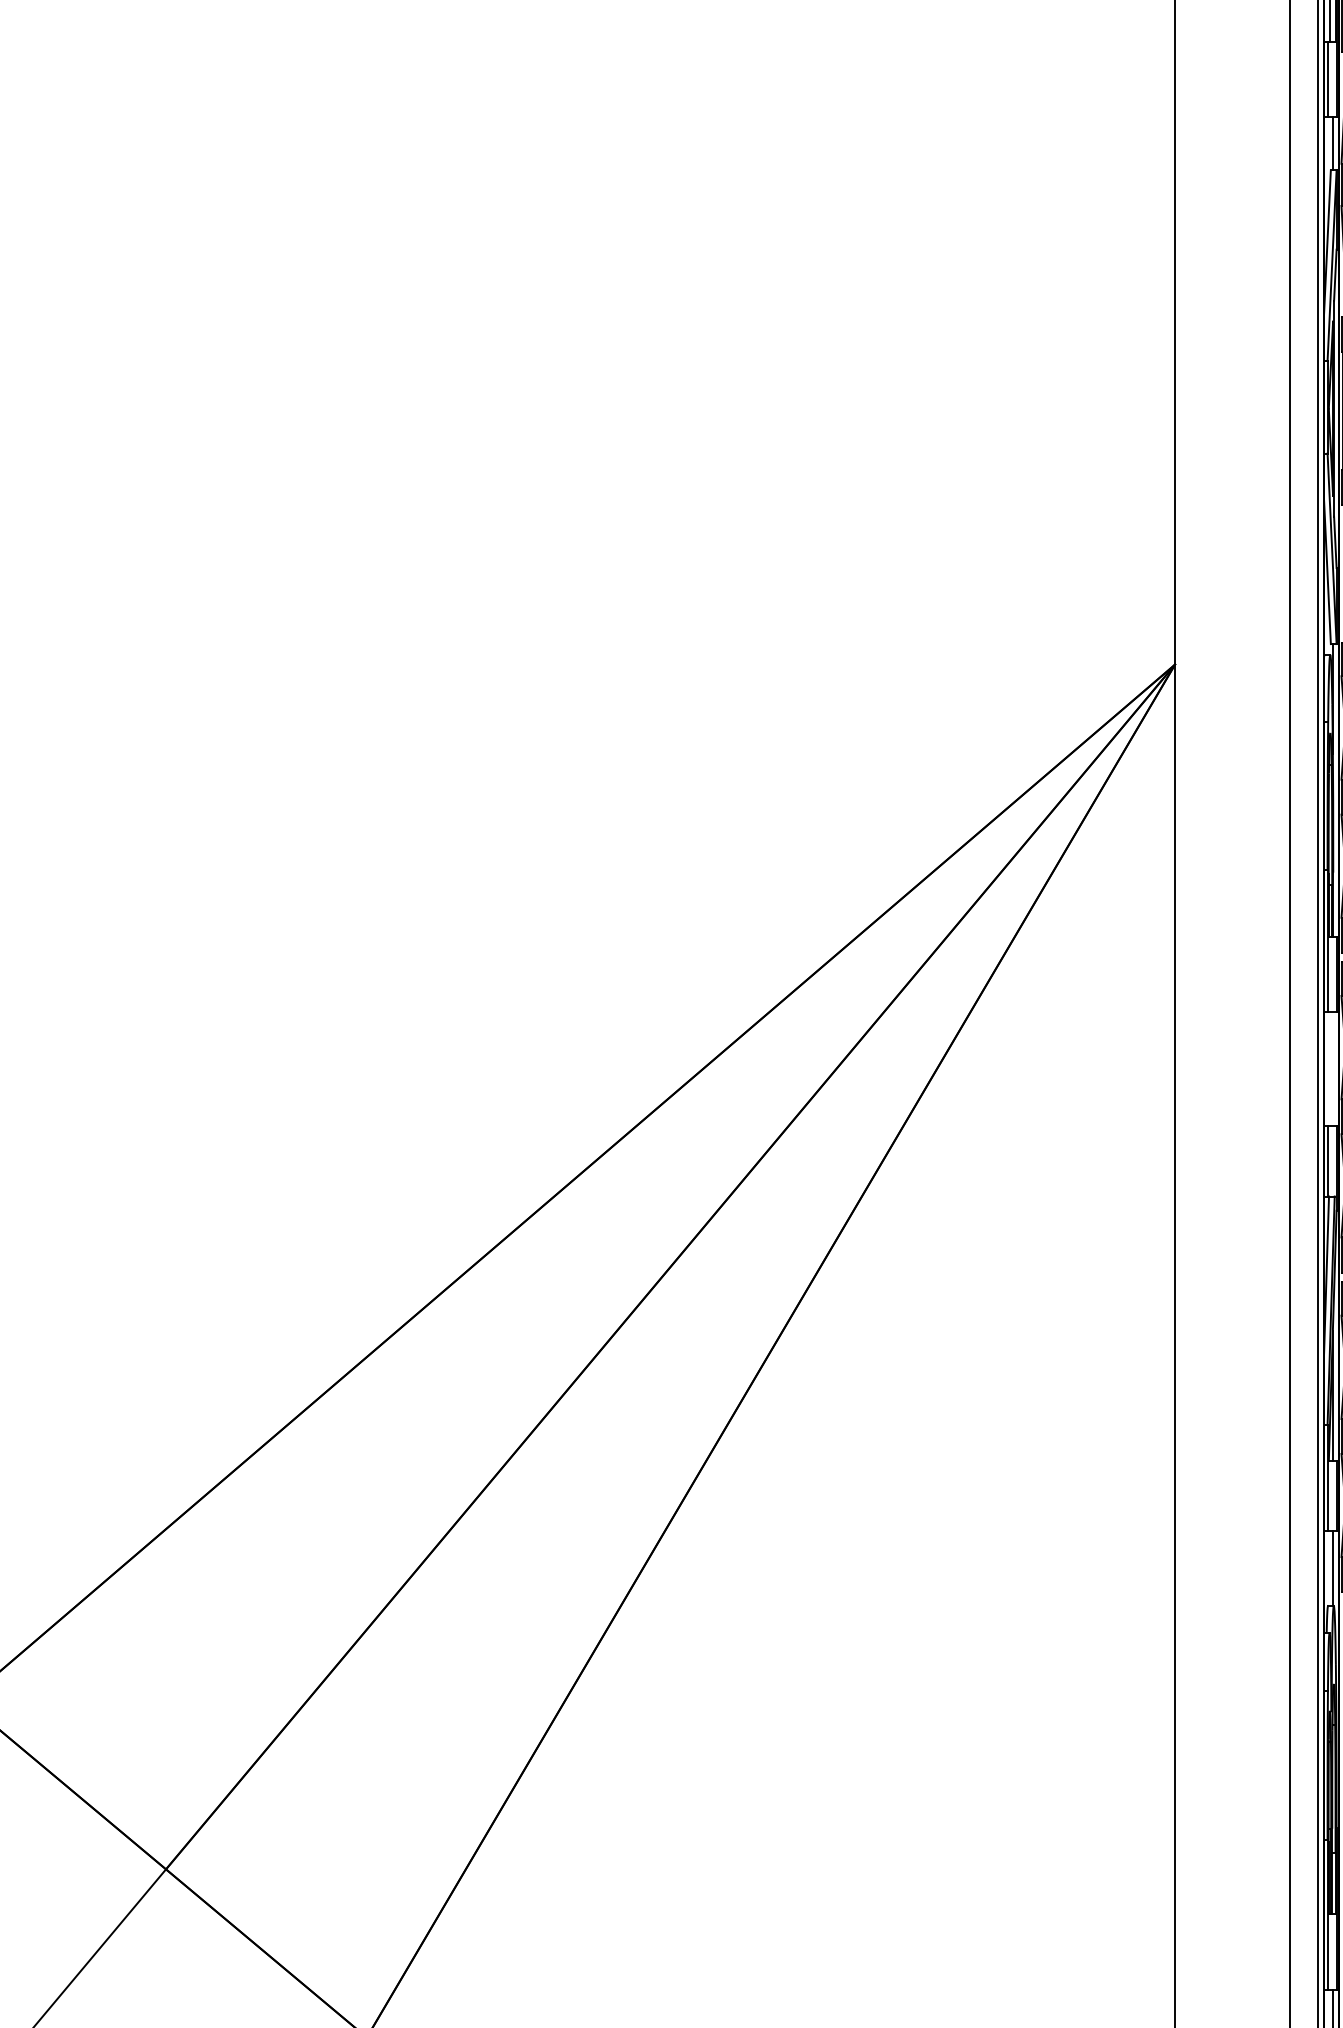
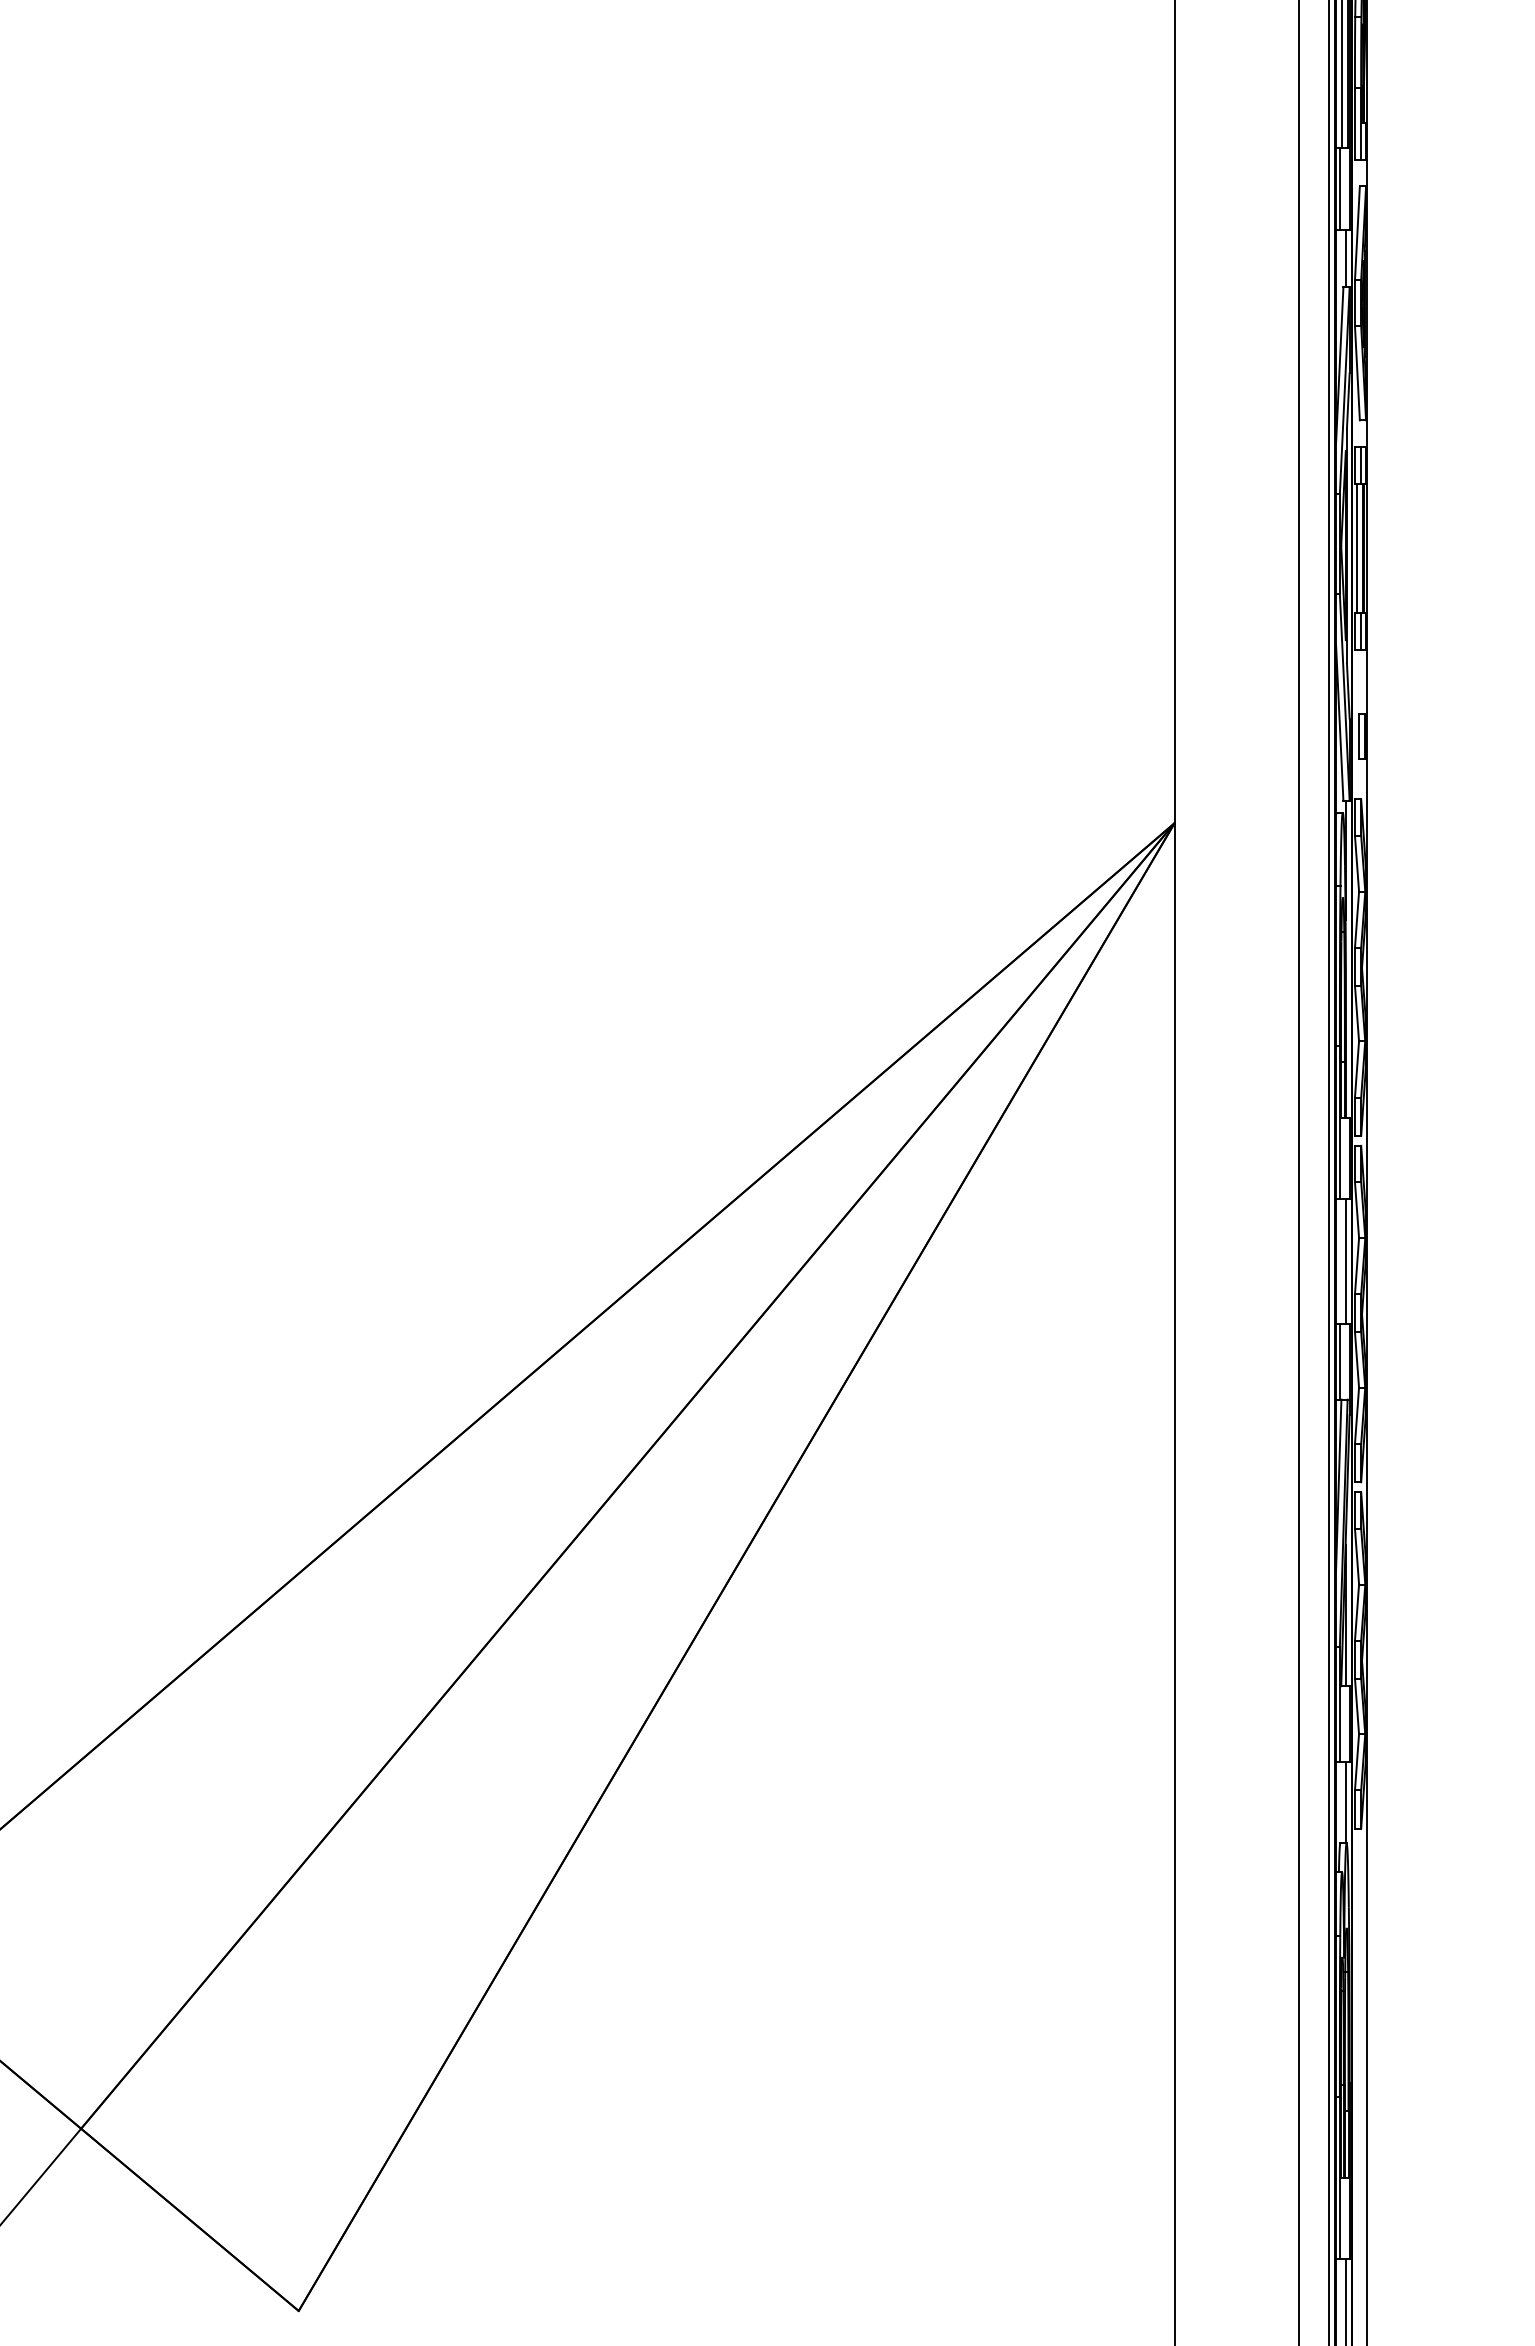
line: (1332, 1069) -> (1345, 1261), added

